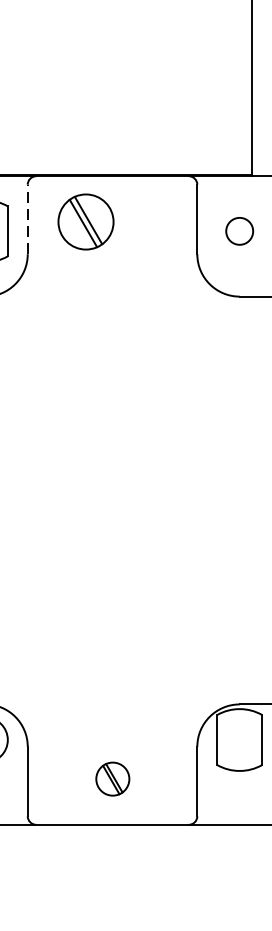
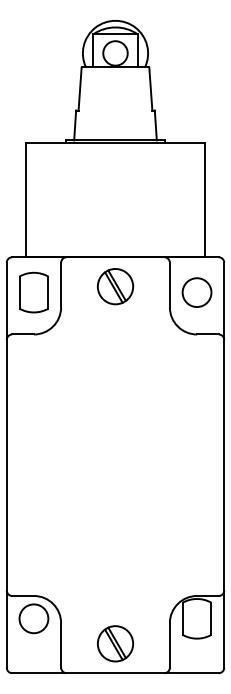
line: (28, 218) -> (61, 284), dashed -> solid
part: (86, 221) -> (115, 286), moved
circle: (238, 231) -> (196, 292), size x1.67
part: (112, 778) -> (115, 643), size x1.67

